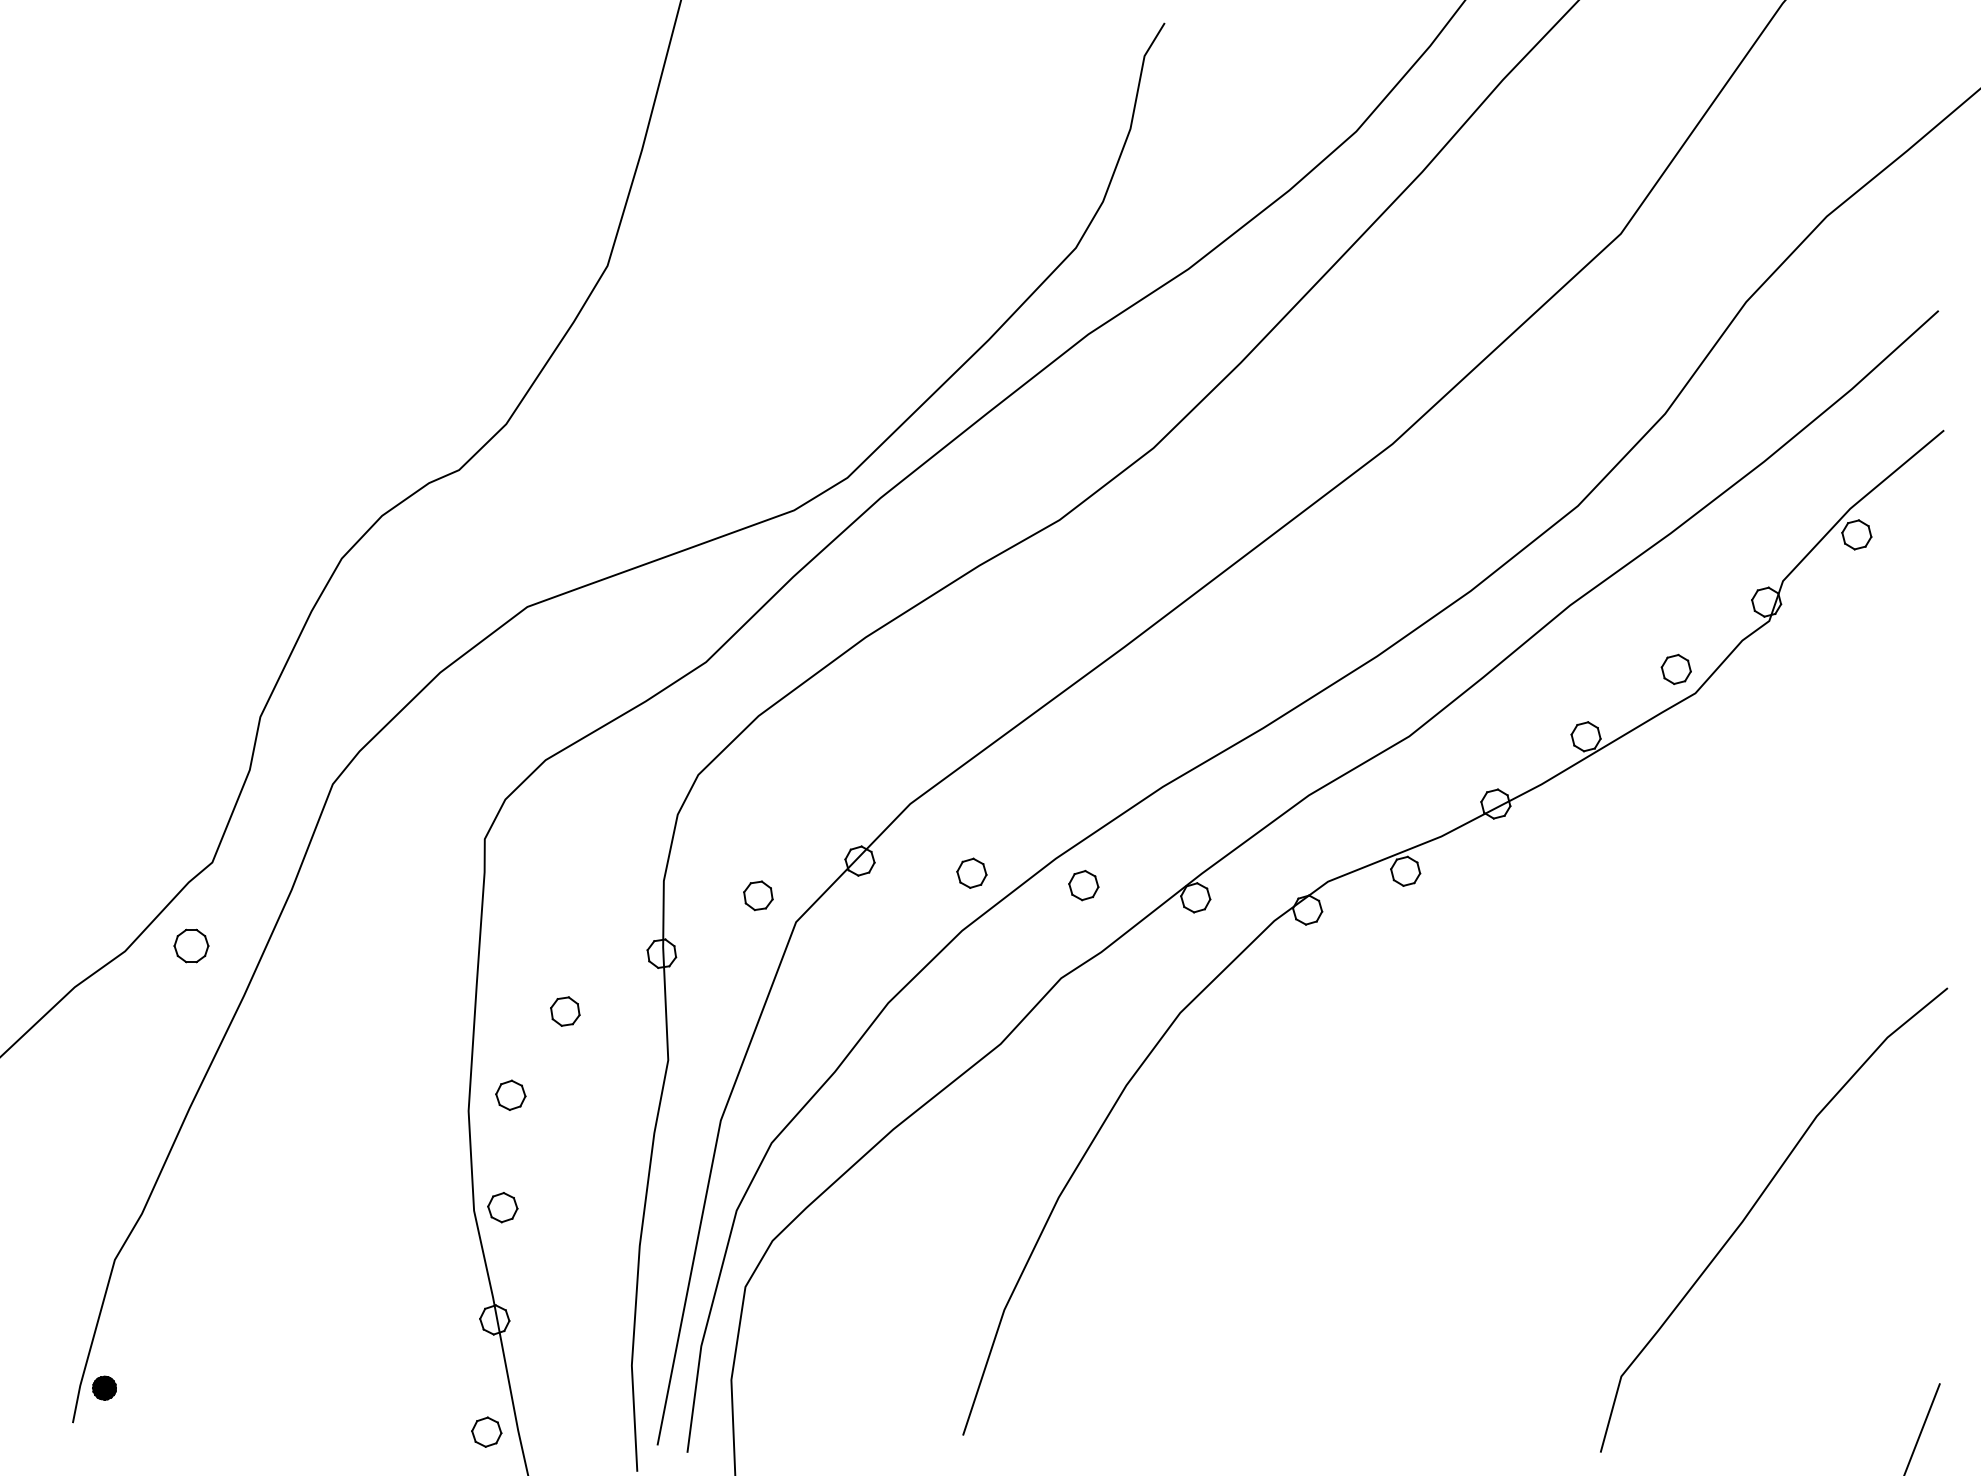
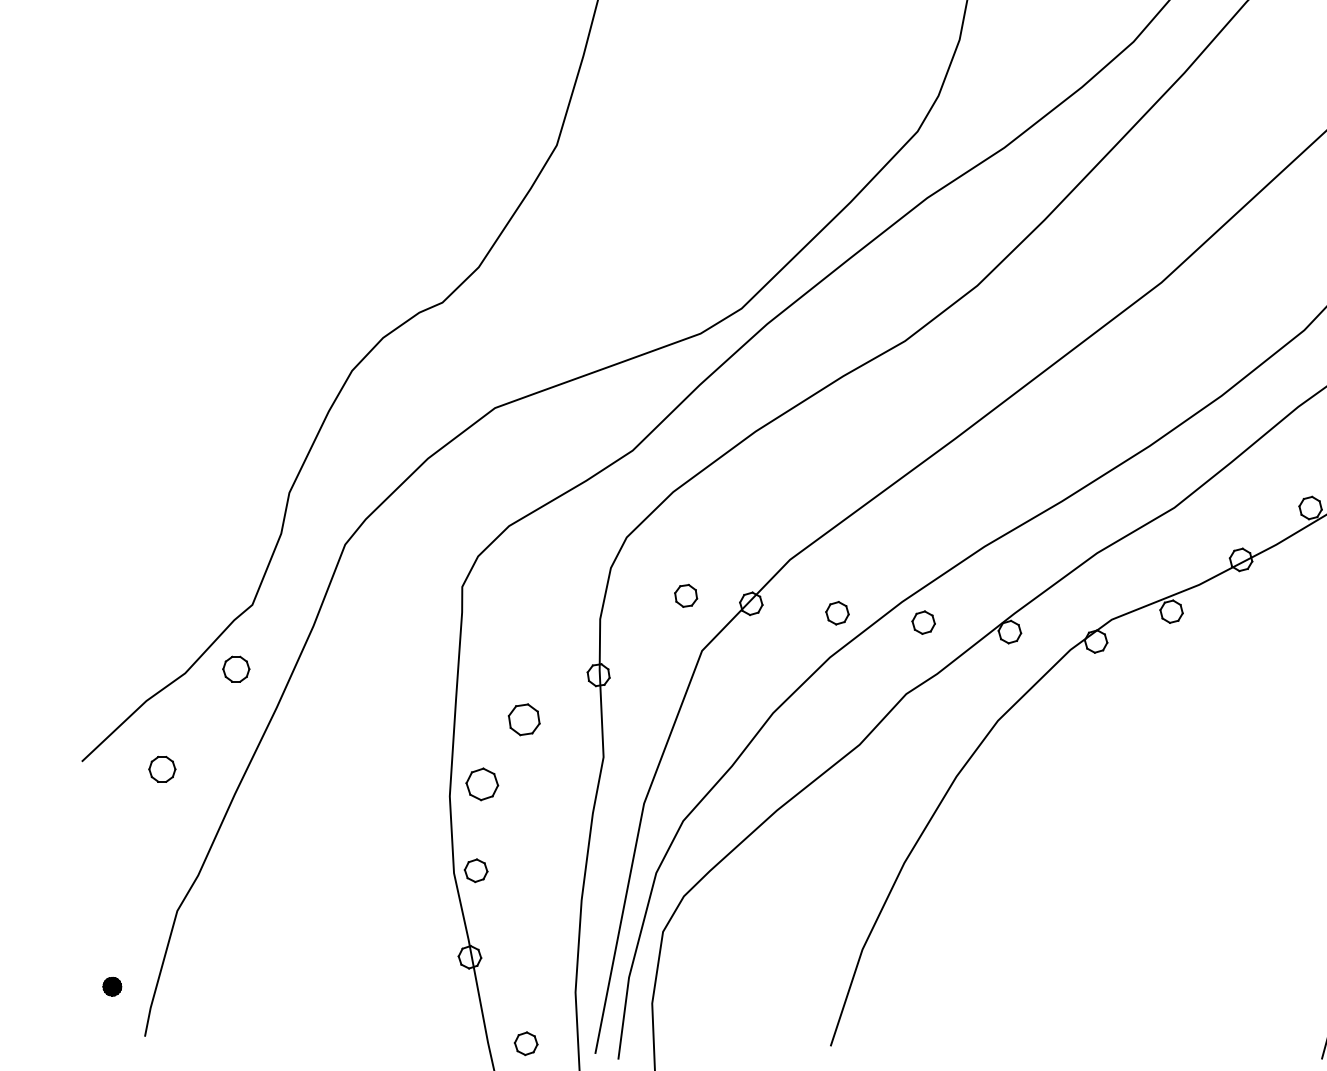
part: (758, 895) -> (686, 595), moved
part: (565, 1011) -> (524, 719), size x1.4
part: (95, 1075) -> (162, 768), added
part: (510, 1094) -> (482, 783), size x1.4
part: (104, 1387) -> (112, 986), moved
part: (486, 1431) -> (525, 1043), moved

